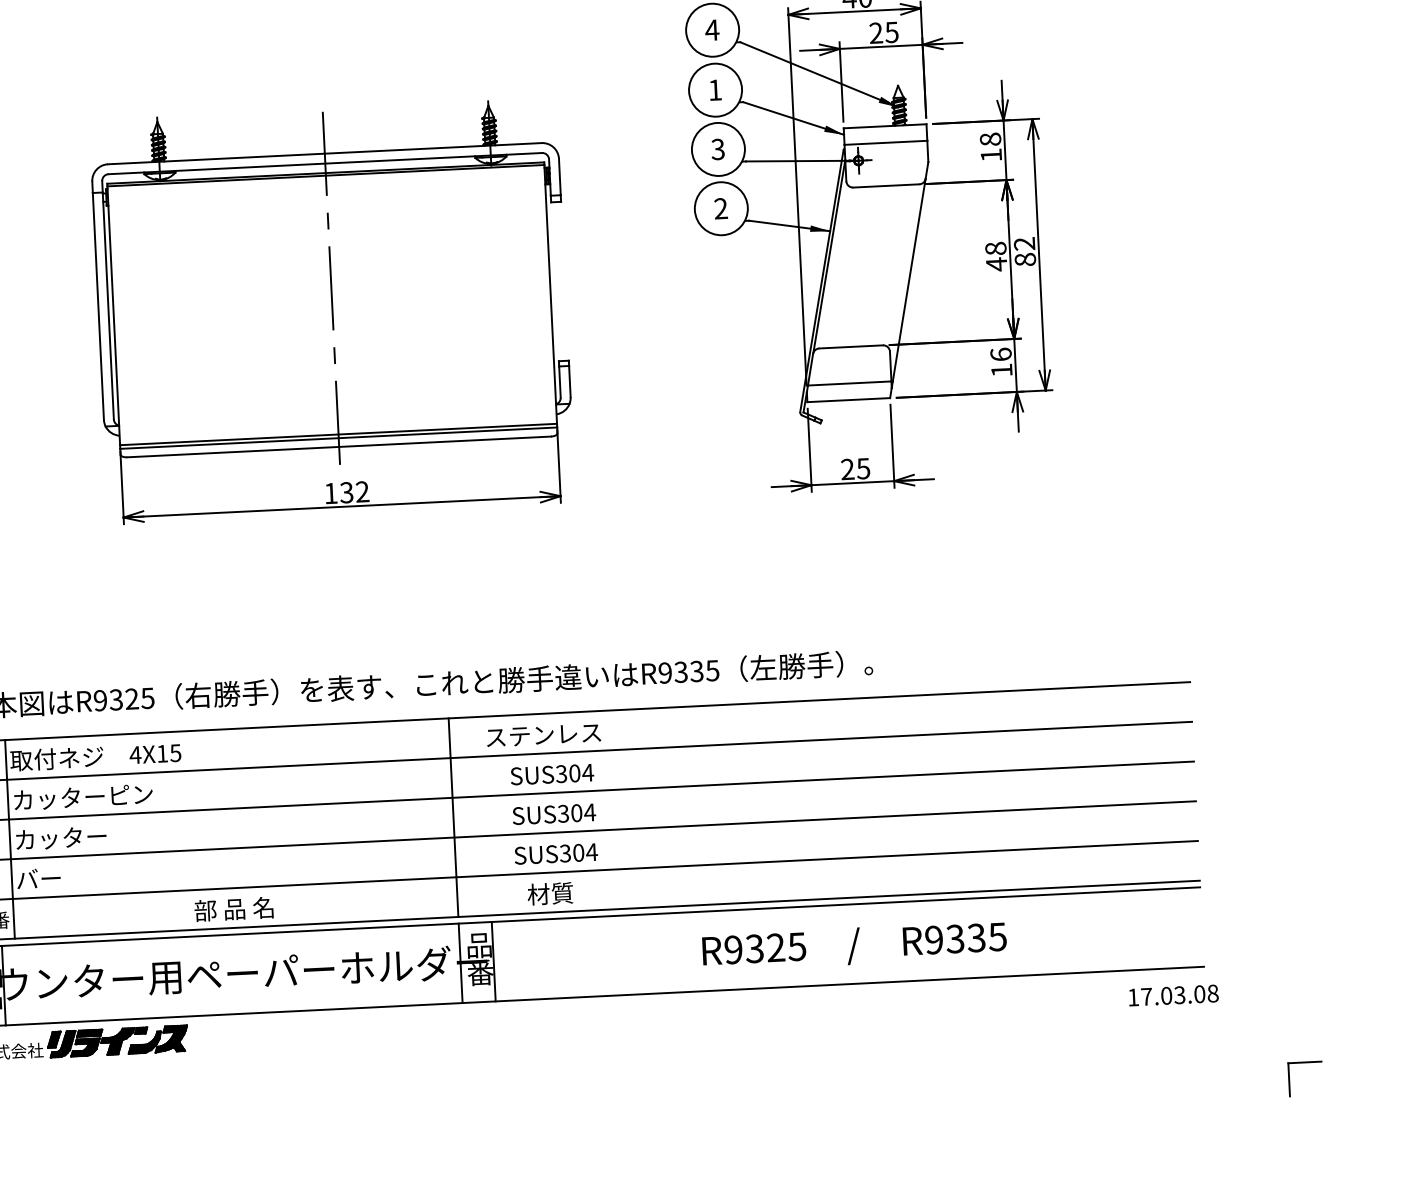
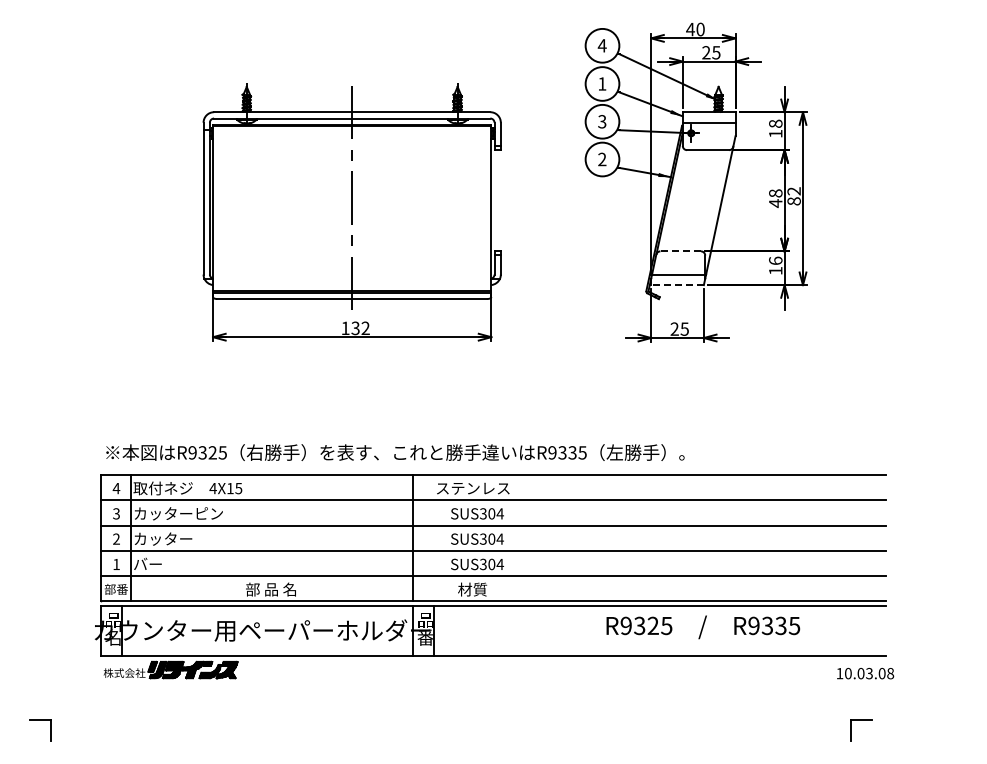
line: (850, 347) -> (680, 251), solid -> dashed
line: (848, 400) -> (677, 285), solid -> dashed
text: (854, 946) -> (703, 627), moved
text: (1146, 996) -> (848, 673), 17.03.08 -> 10.03.08
part: (1304, 1062) -> (861, 720), moved

